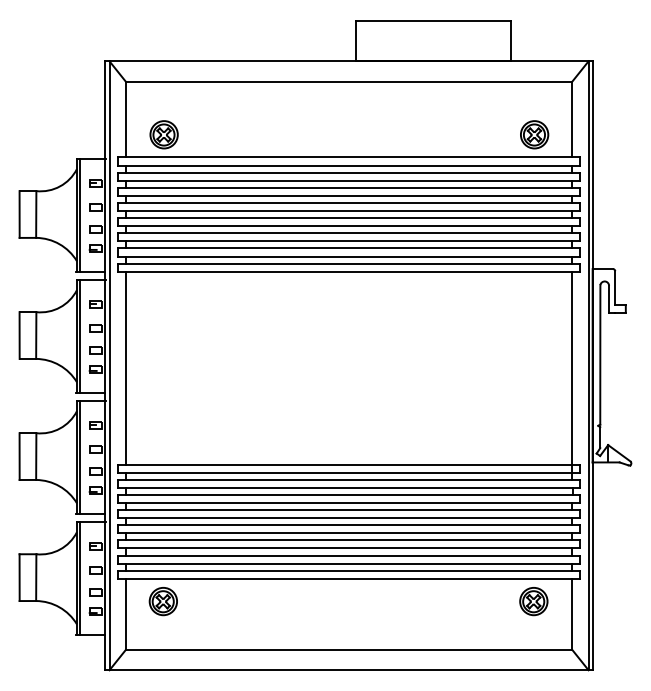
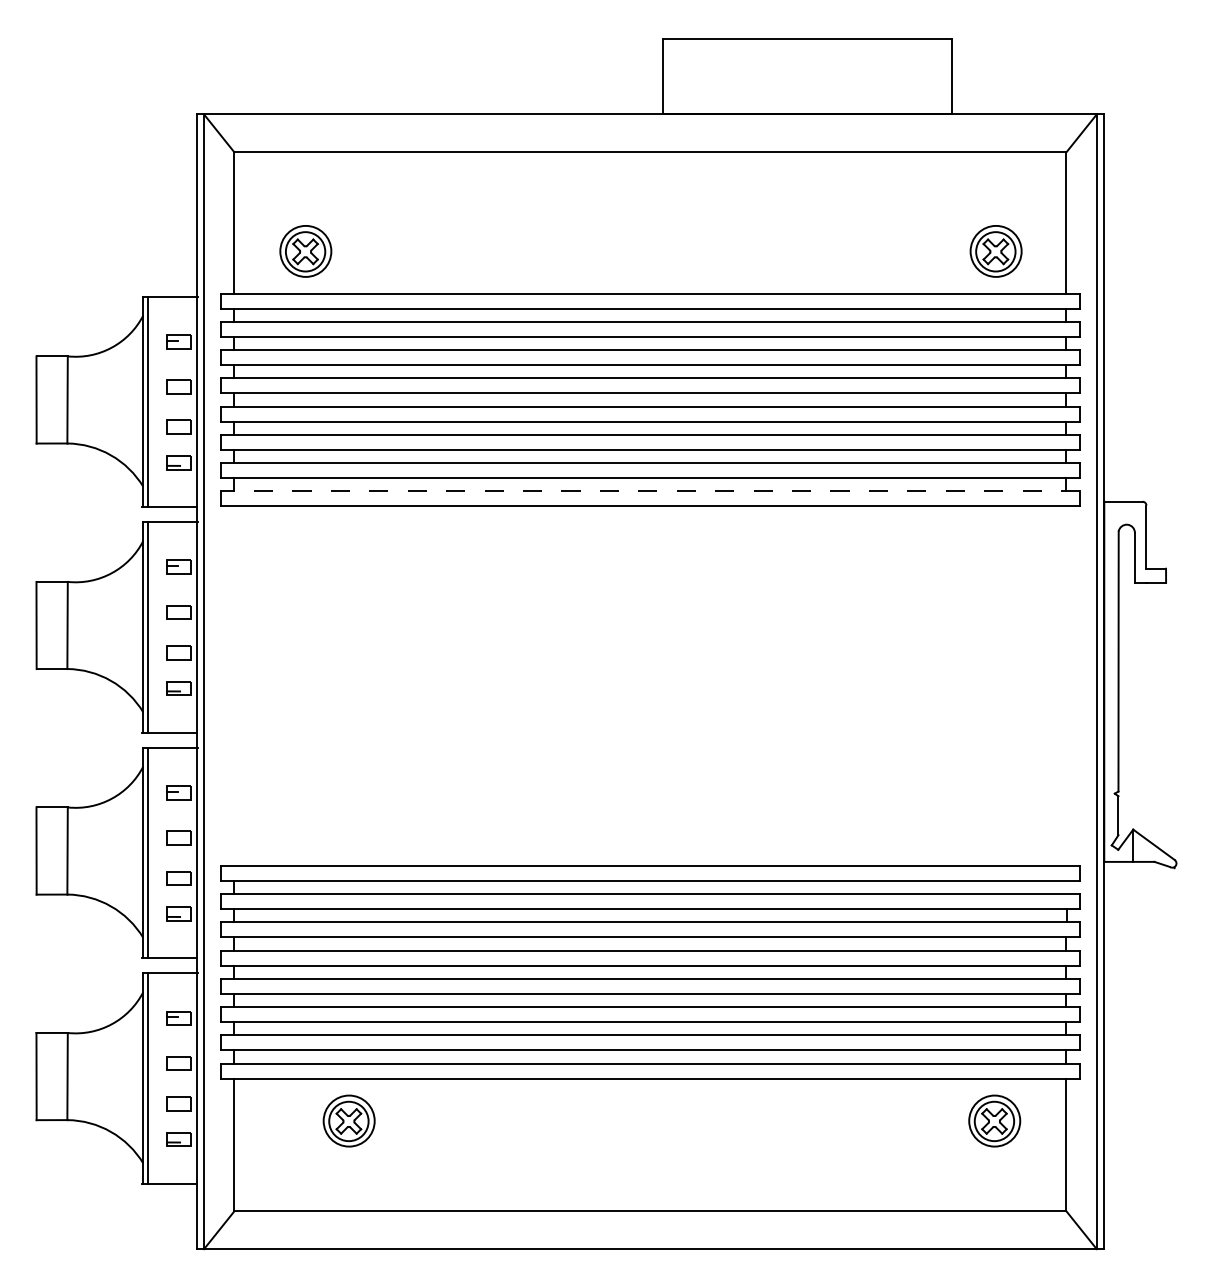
line: (349, 263) -> (651, 491), solid -> dashed
line: (125, 367) -> (233, 684), removed
line: (572, 375) -> (1066, 699), removed
part: (162, 601) -> (347, 1121), moved

